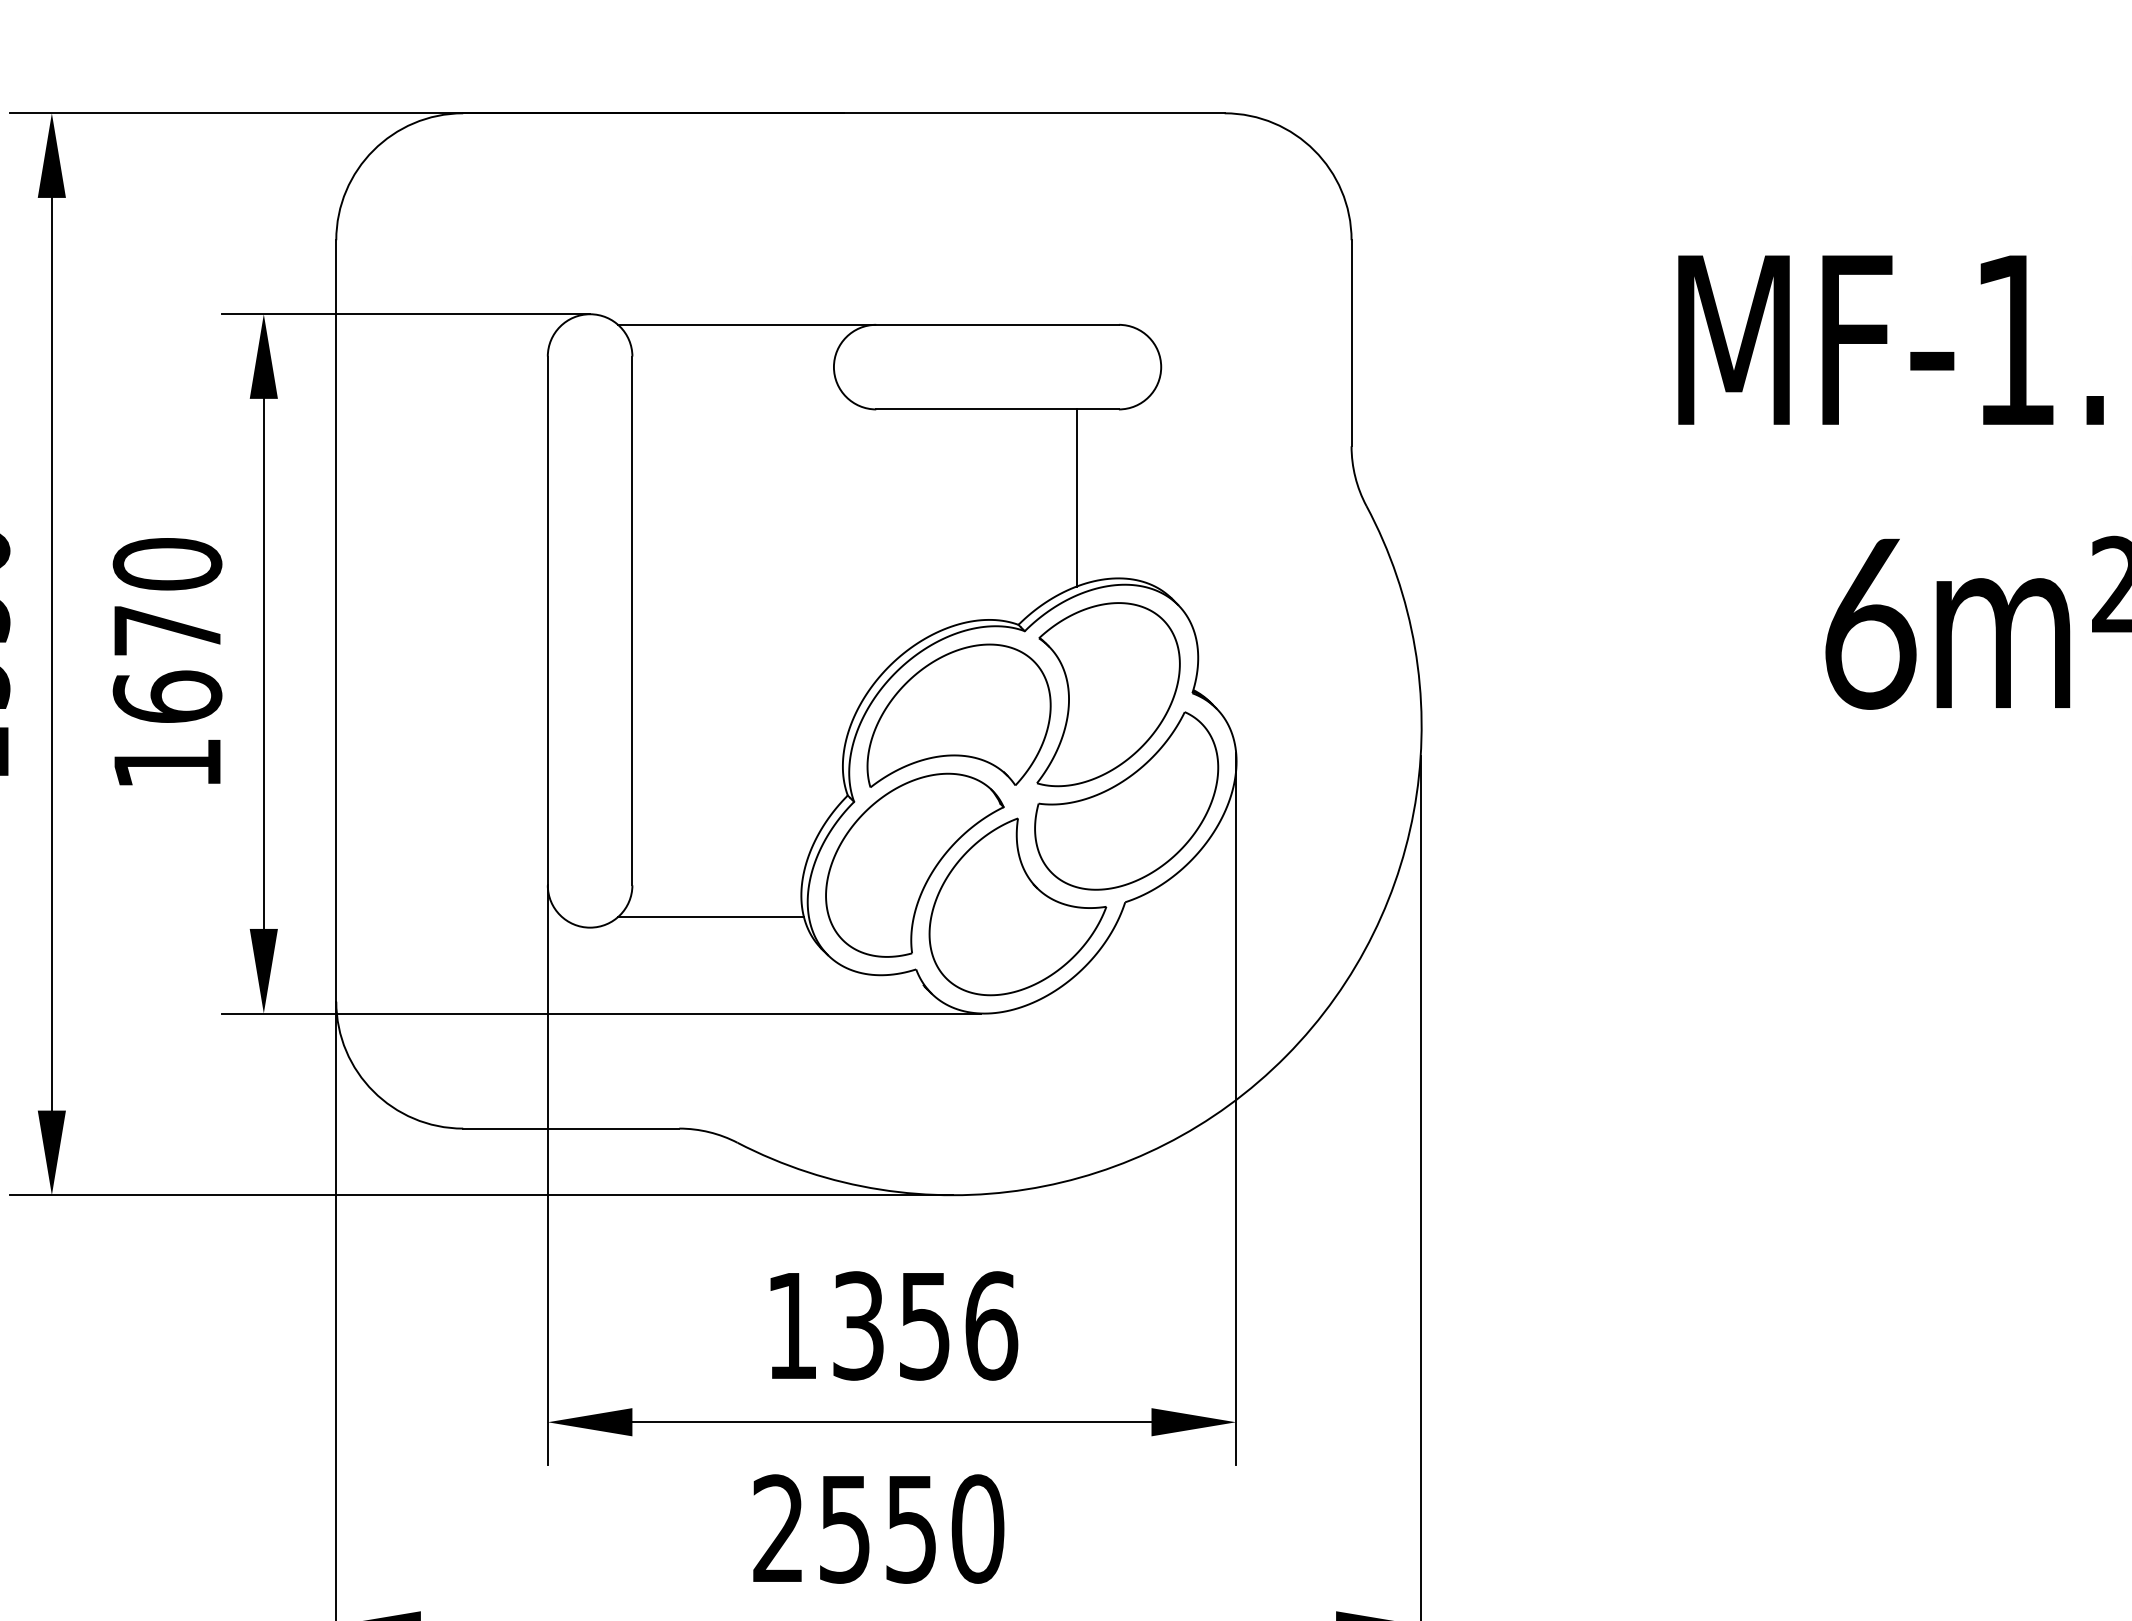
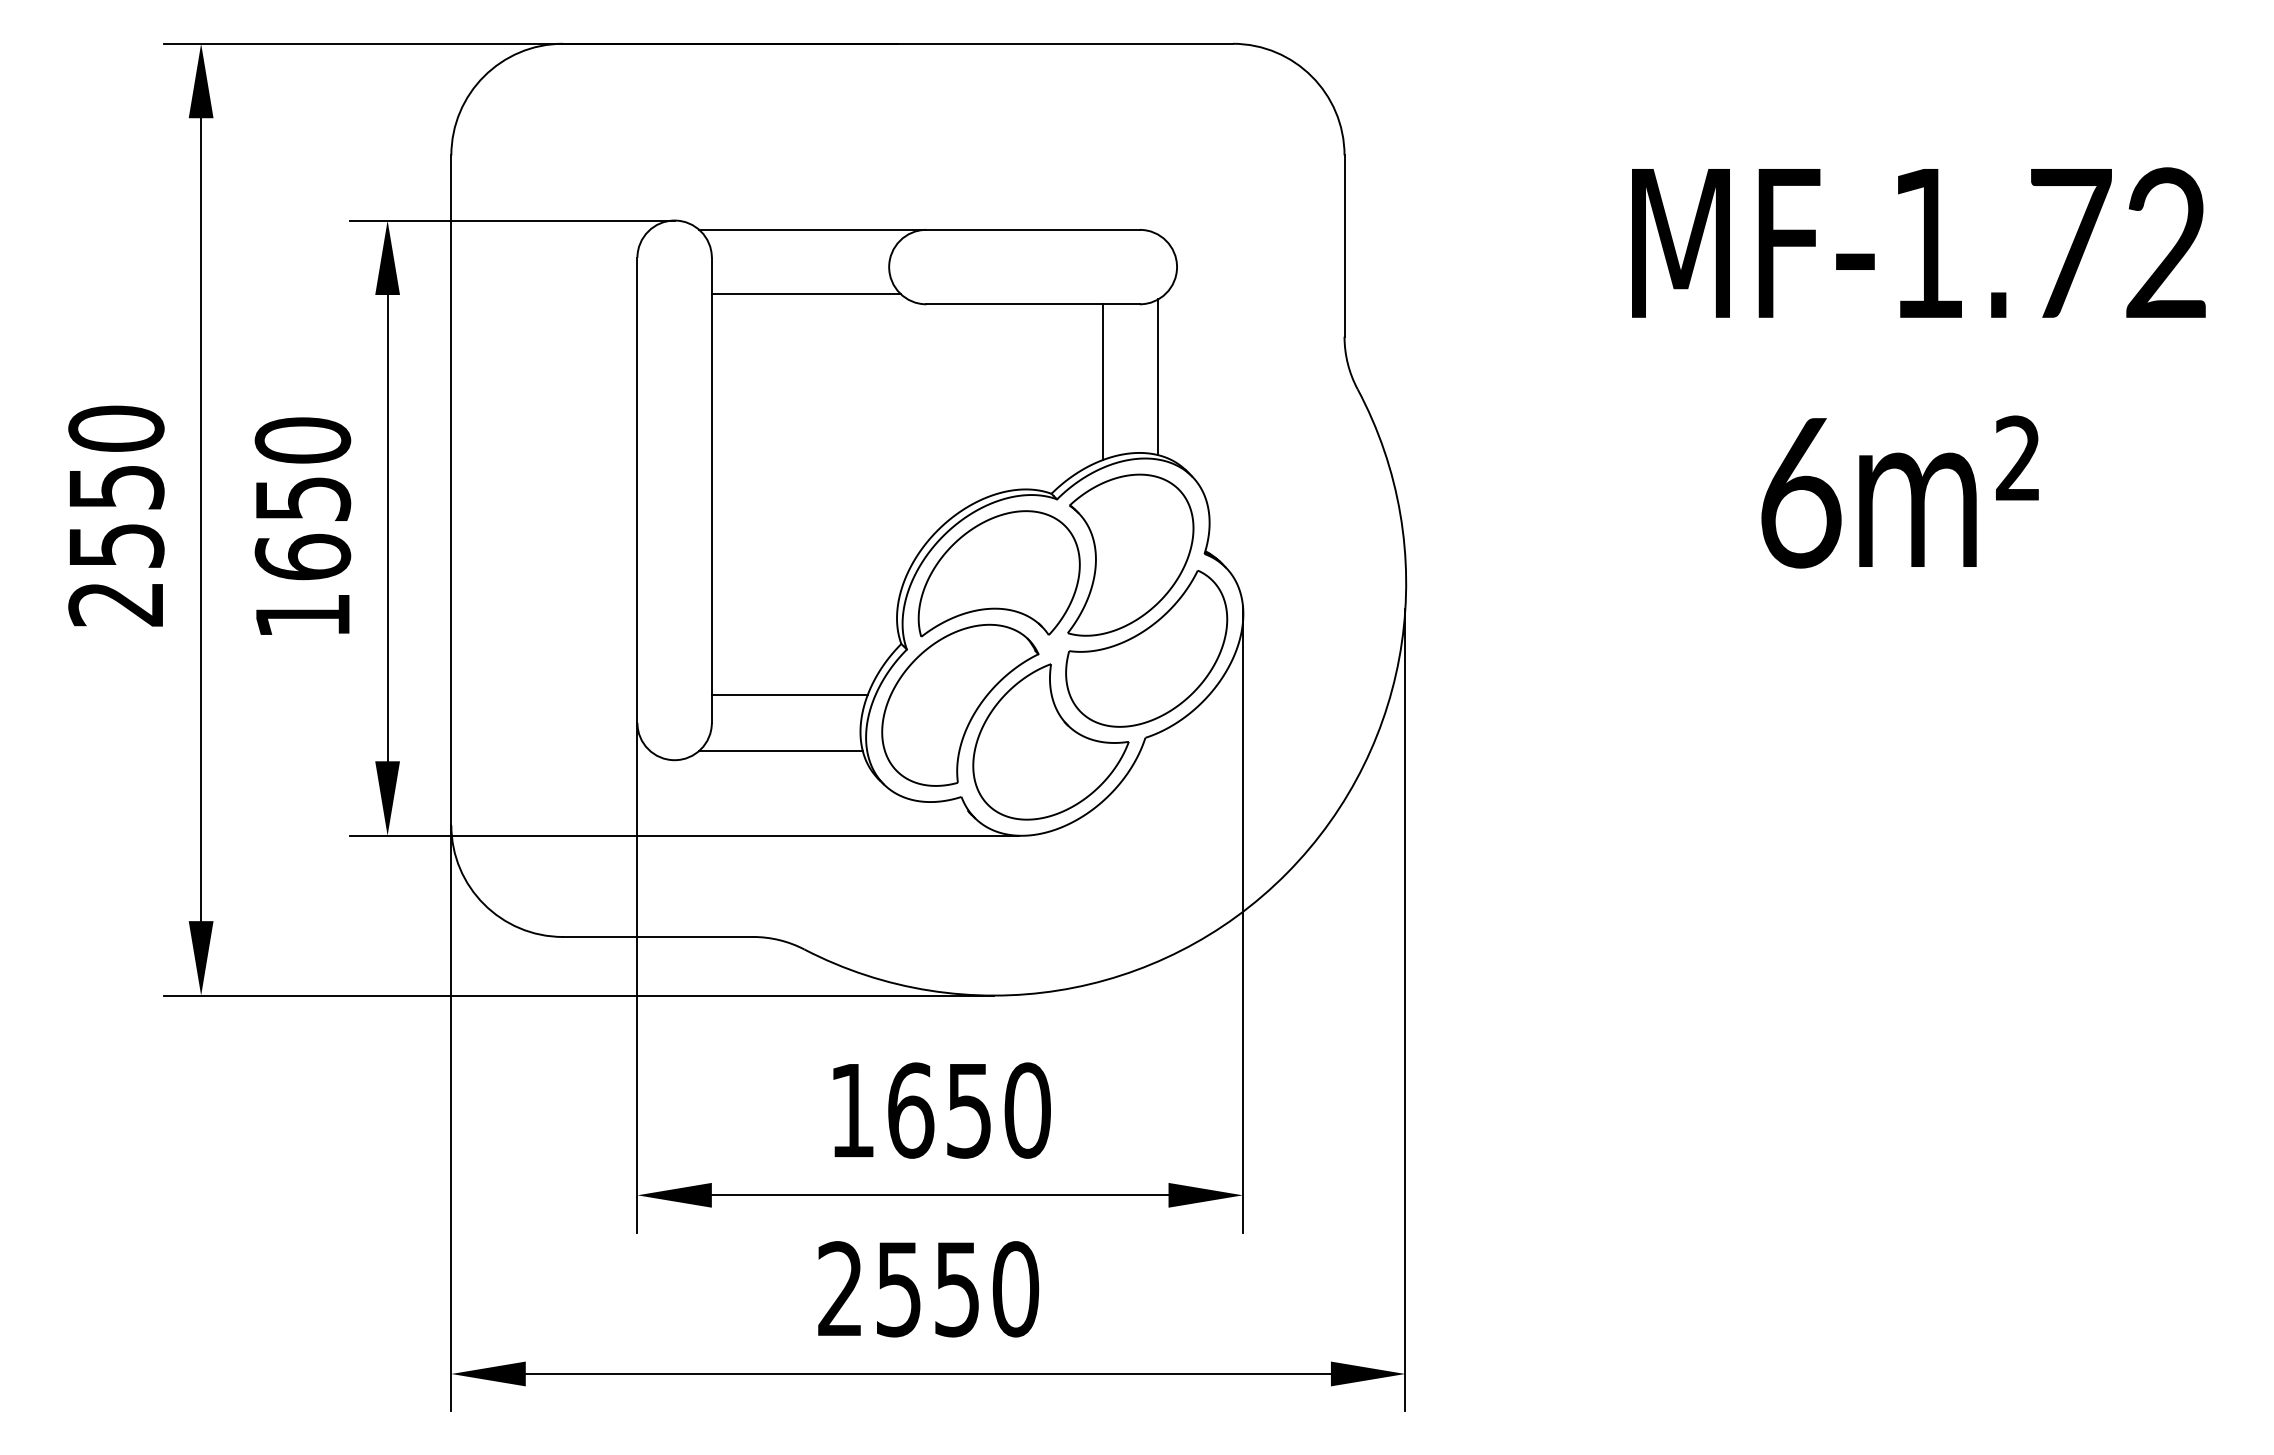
line: (739, 398) -> (806, 294), added
line: (1140, 492) -> (1158, 377), added
text: (168, 630) -> (303, 498), 1670 -> 1650
line: (720, 854) -> (789, 695), added
text: (925, 1325) -> (969, 1110), 1356 -> 1650

